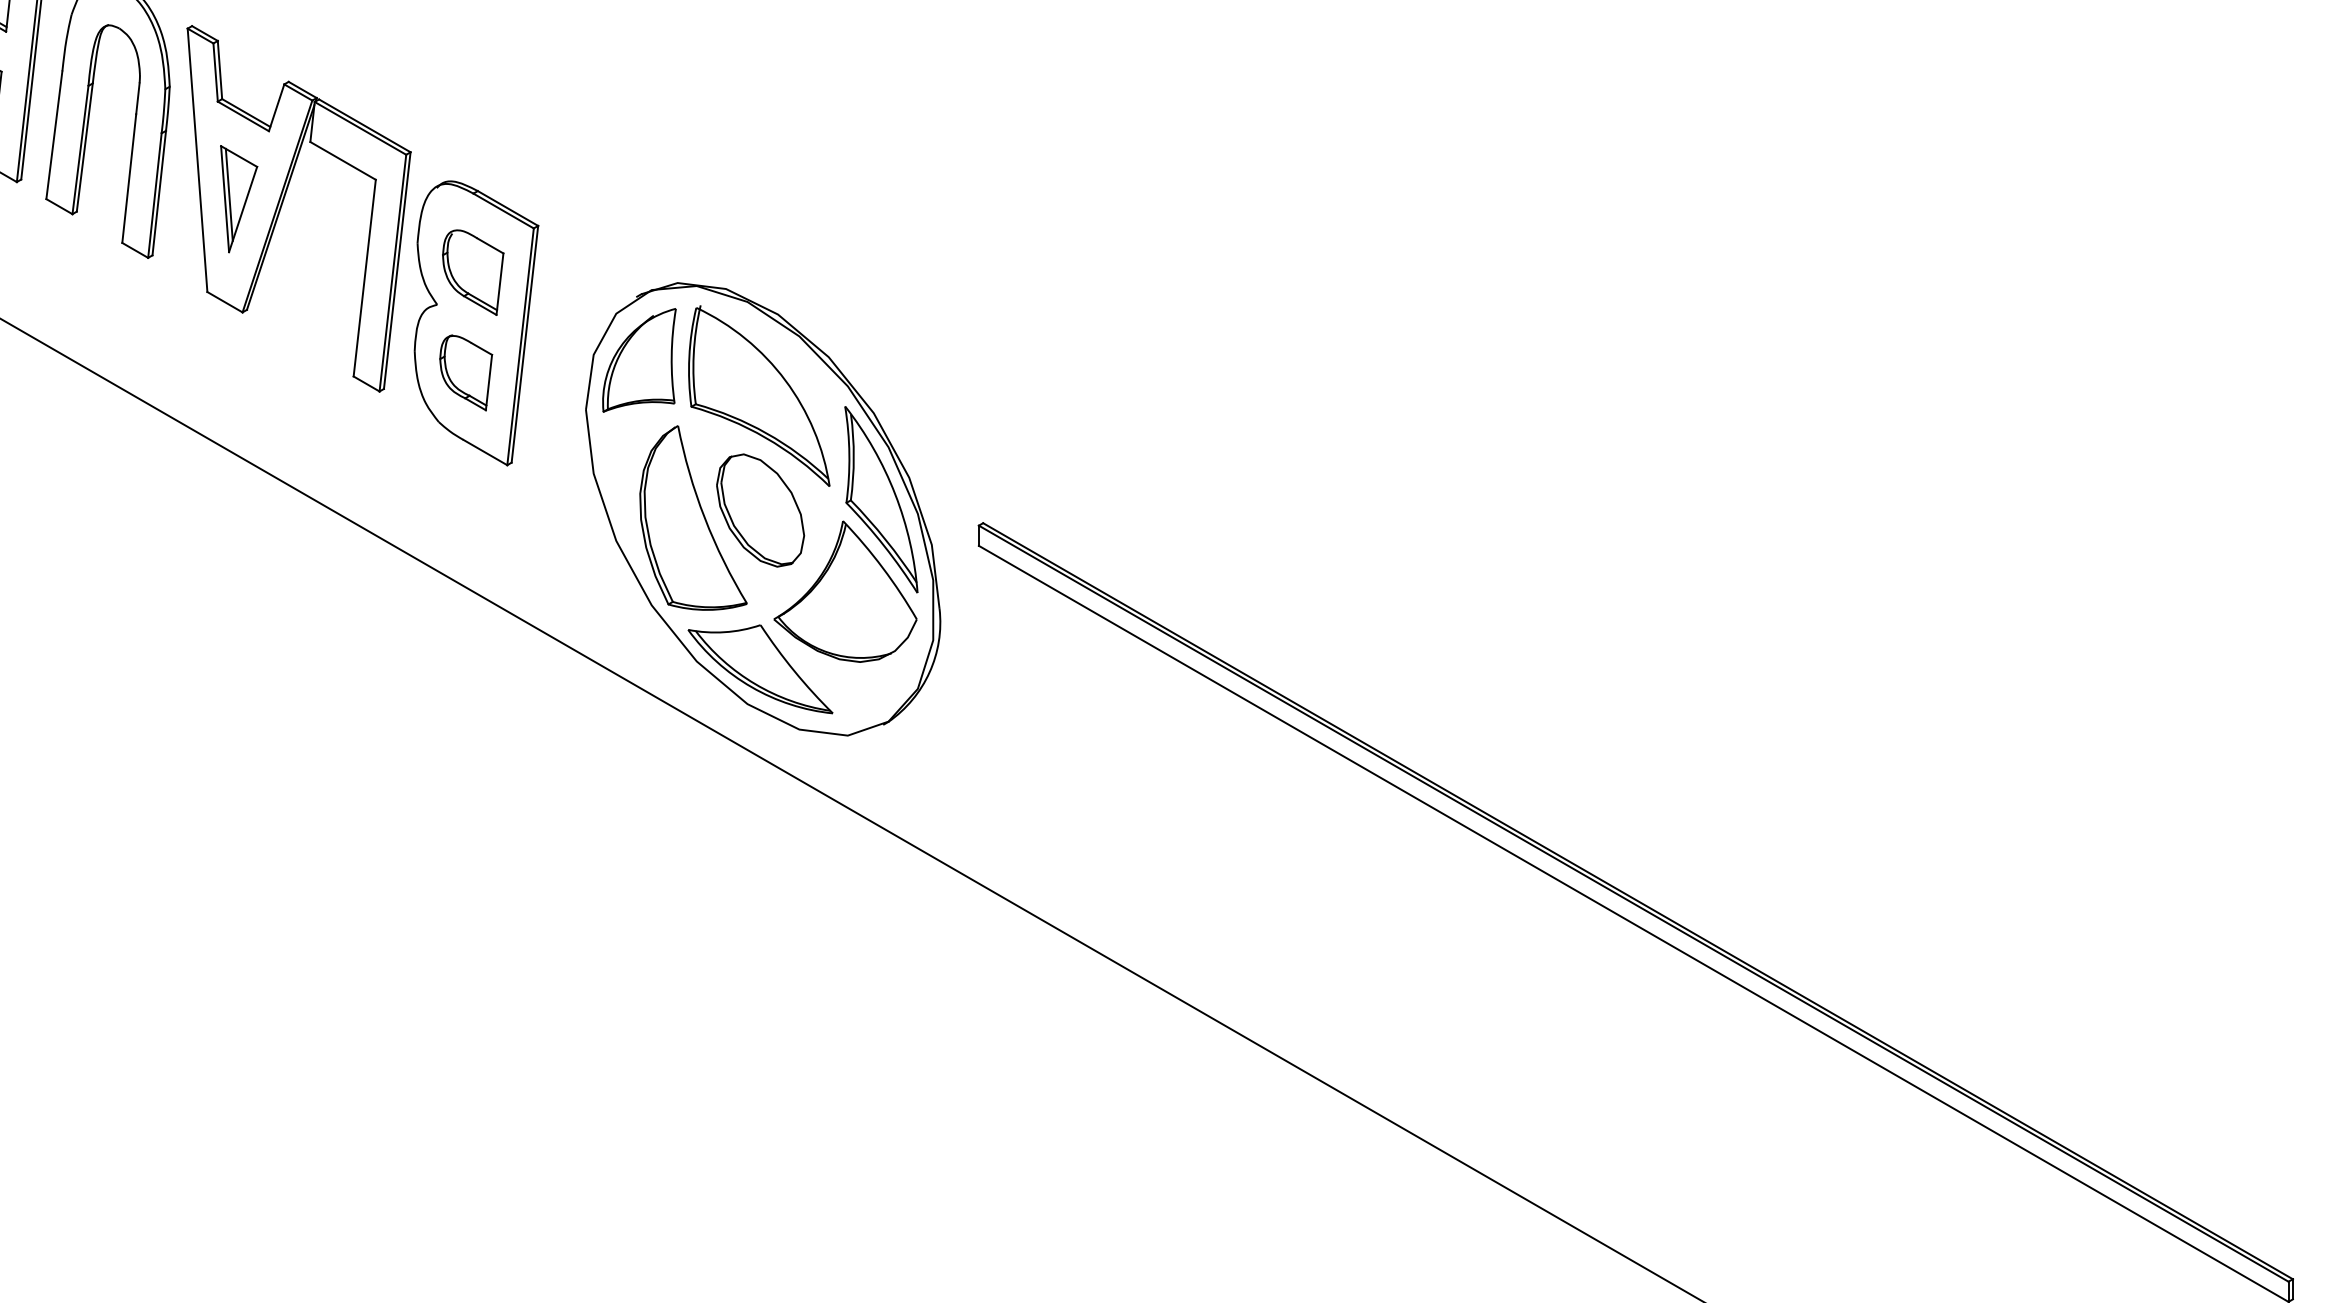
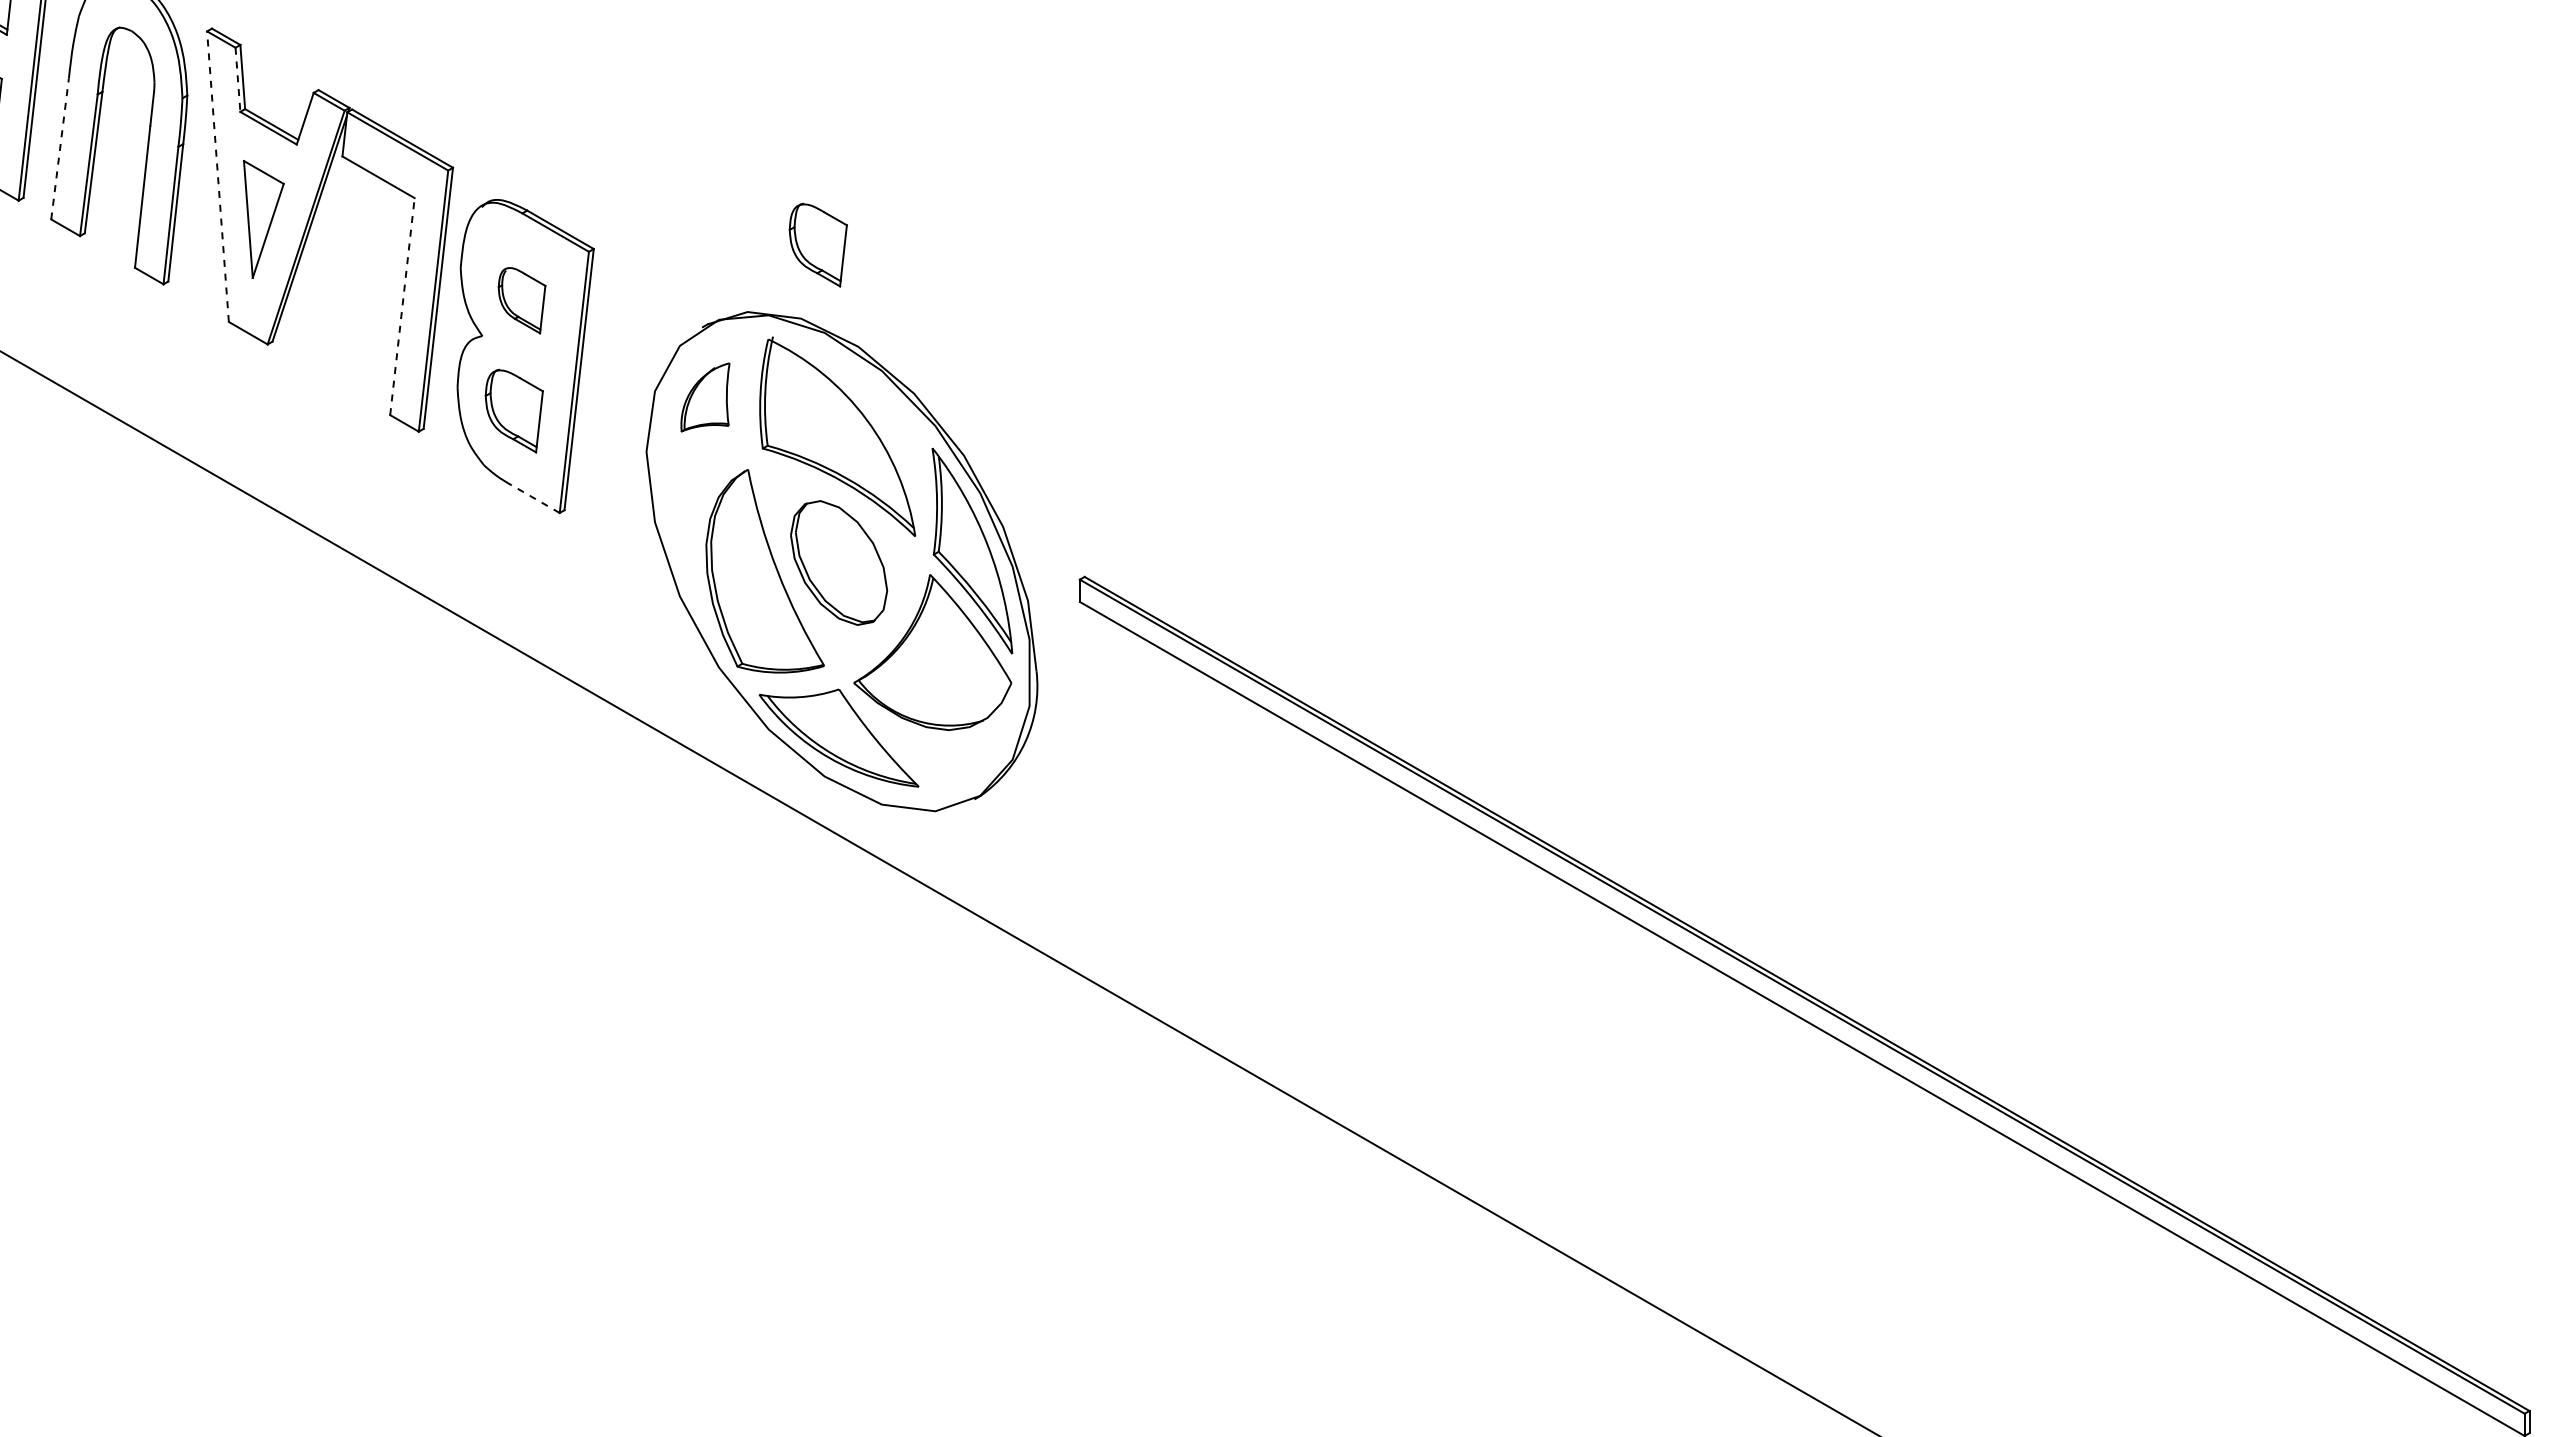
line: (216, 73) -> (238, 80), solid -> dashed
line: (54, 134) -> (60, 148), solid -> dashed
line: (197, 160) -> (218, 176), solid -> dashed
line: (228, 194) -> (252, 214), removed
part: (740, 221) -> (817, 244), added
part: (472, 272) -> (521, 300), size x0.7
line: (364, 278) -> (402, 306), solid -> dashed
part: (639, 360) -> (705, 397), size x0.6
line: (485, 452) -> (535, 499), solid -> dashed

